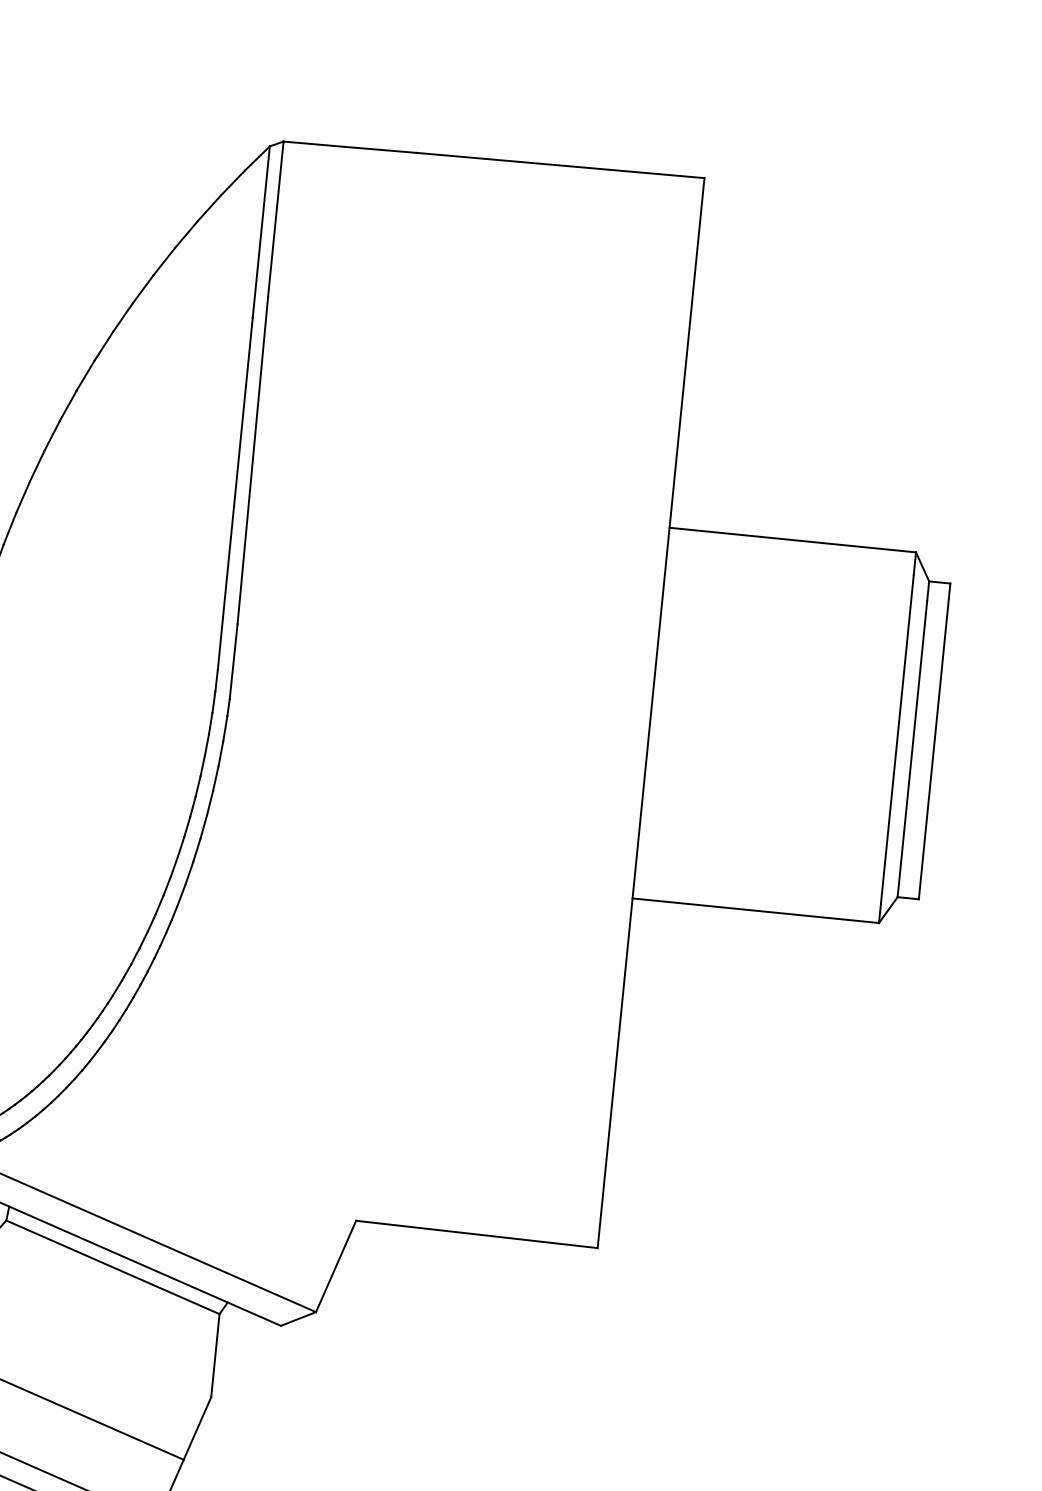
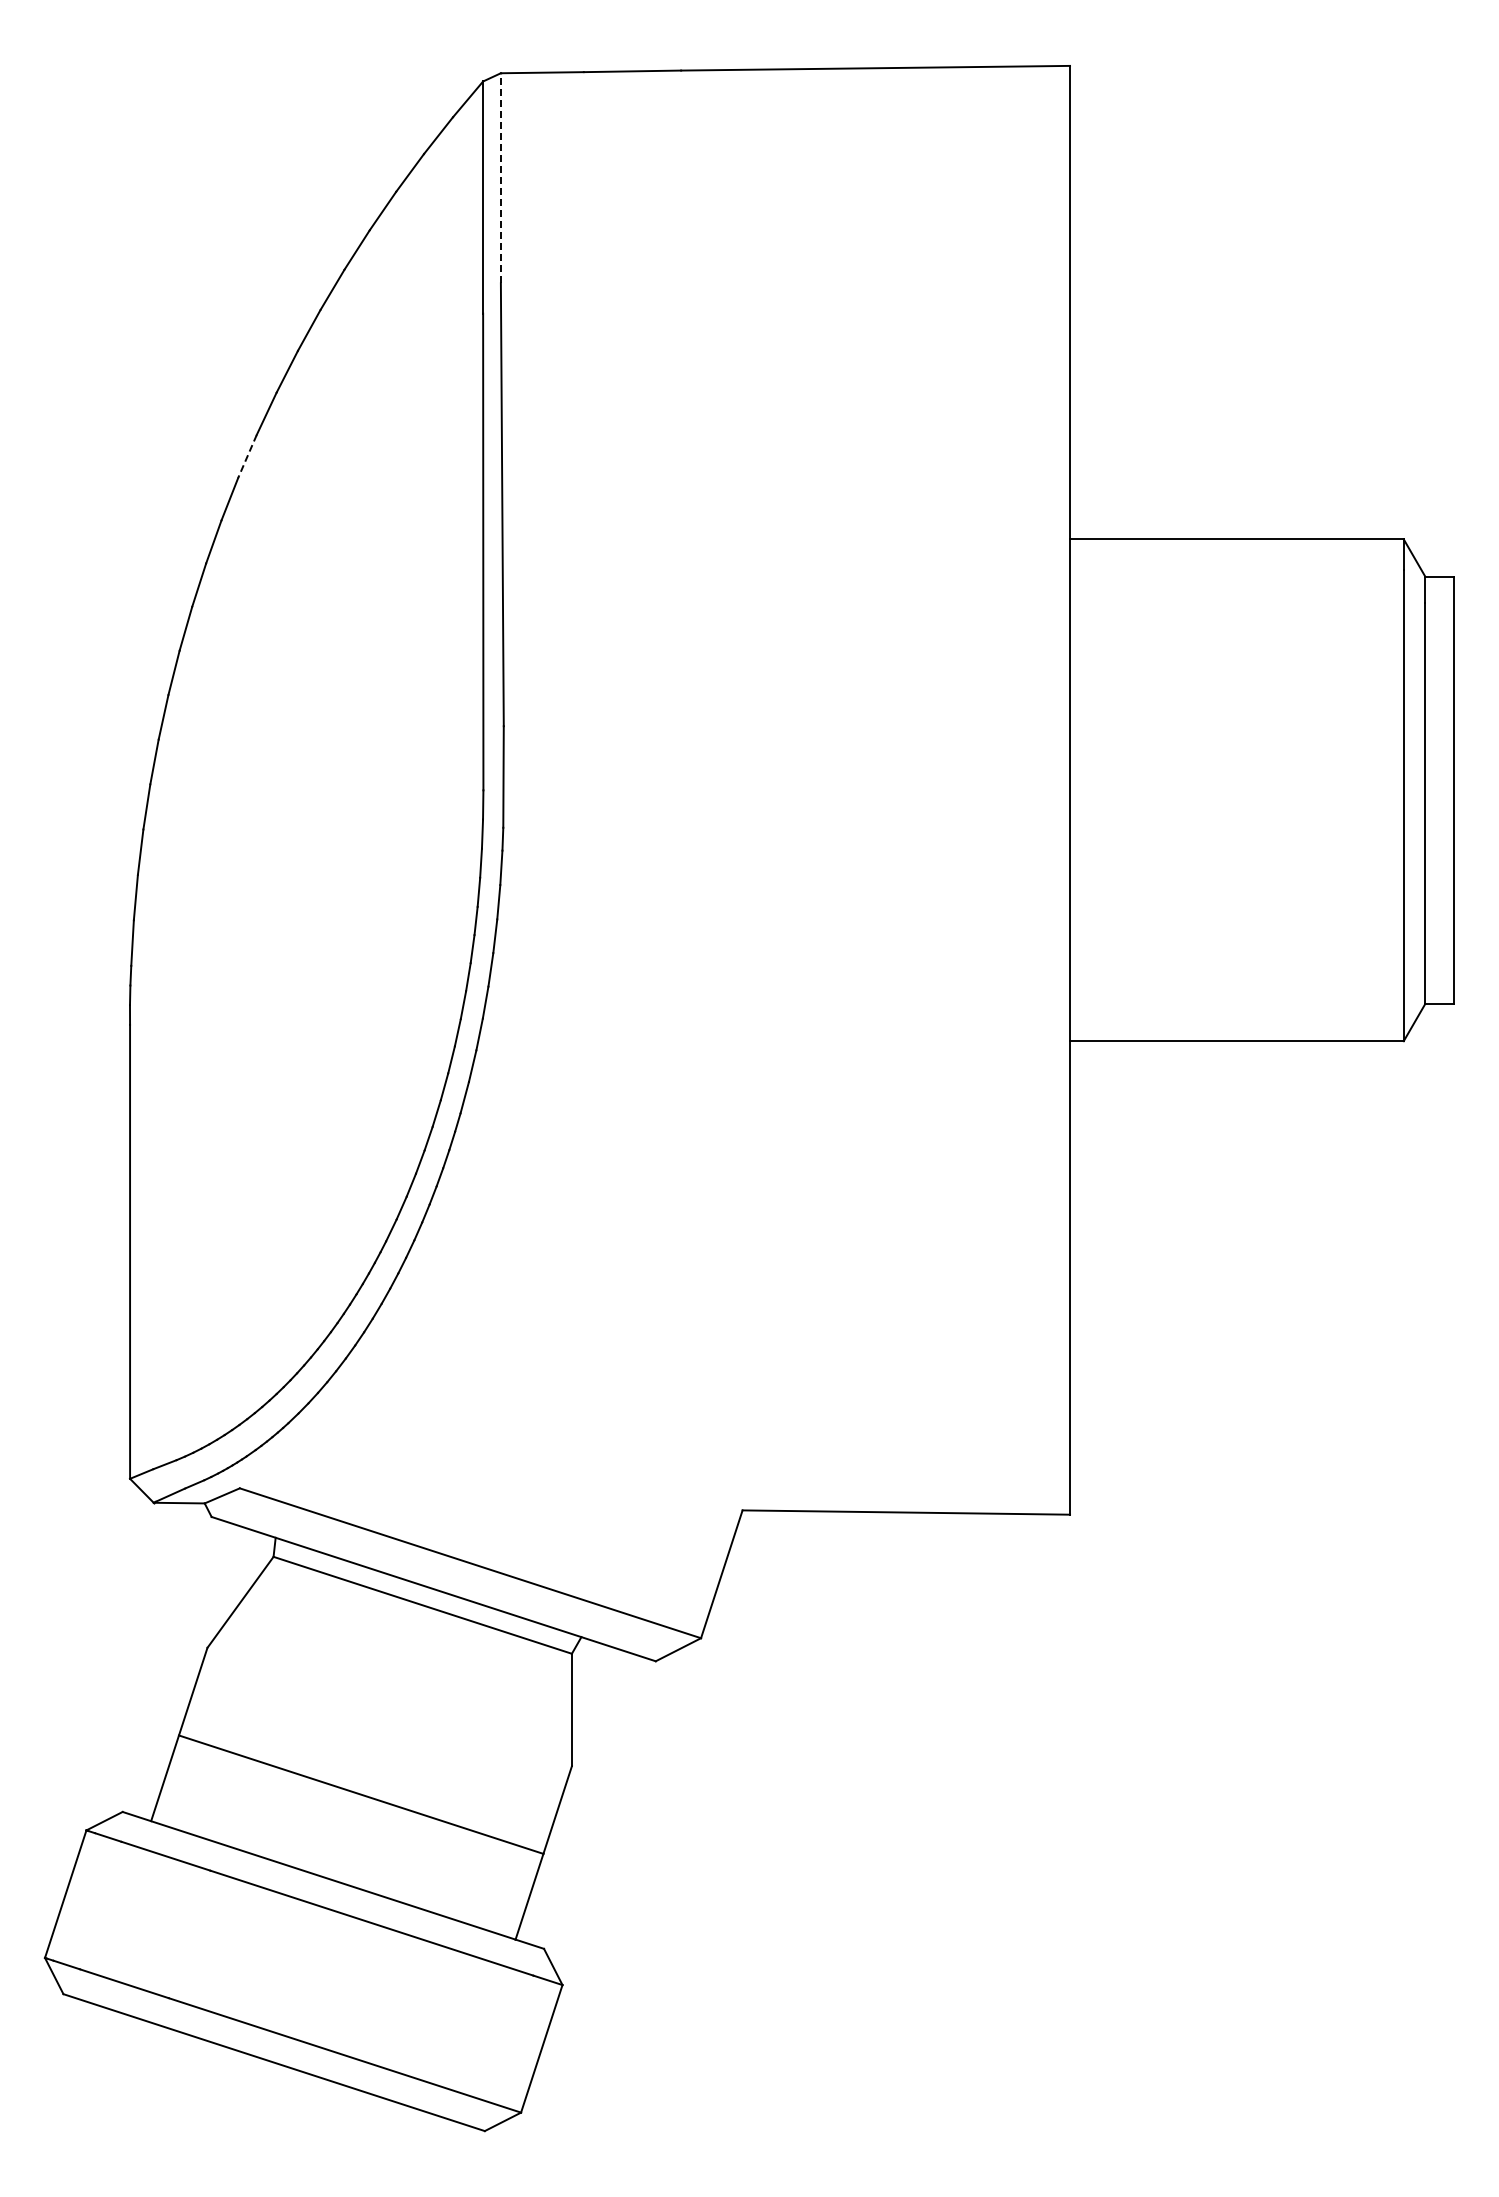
line: (275, 218) -> (500, 177), solid -> dashed
line: (68, 405) -> (247, 456), solid -> dashed

